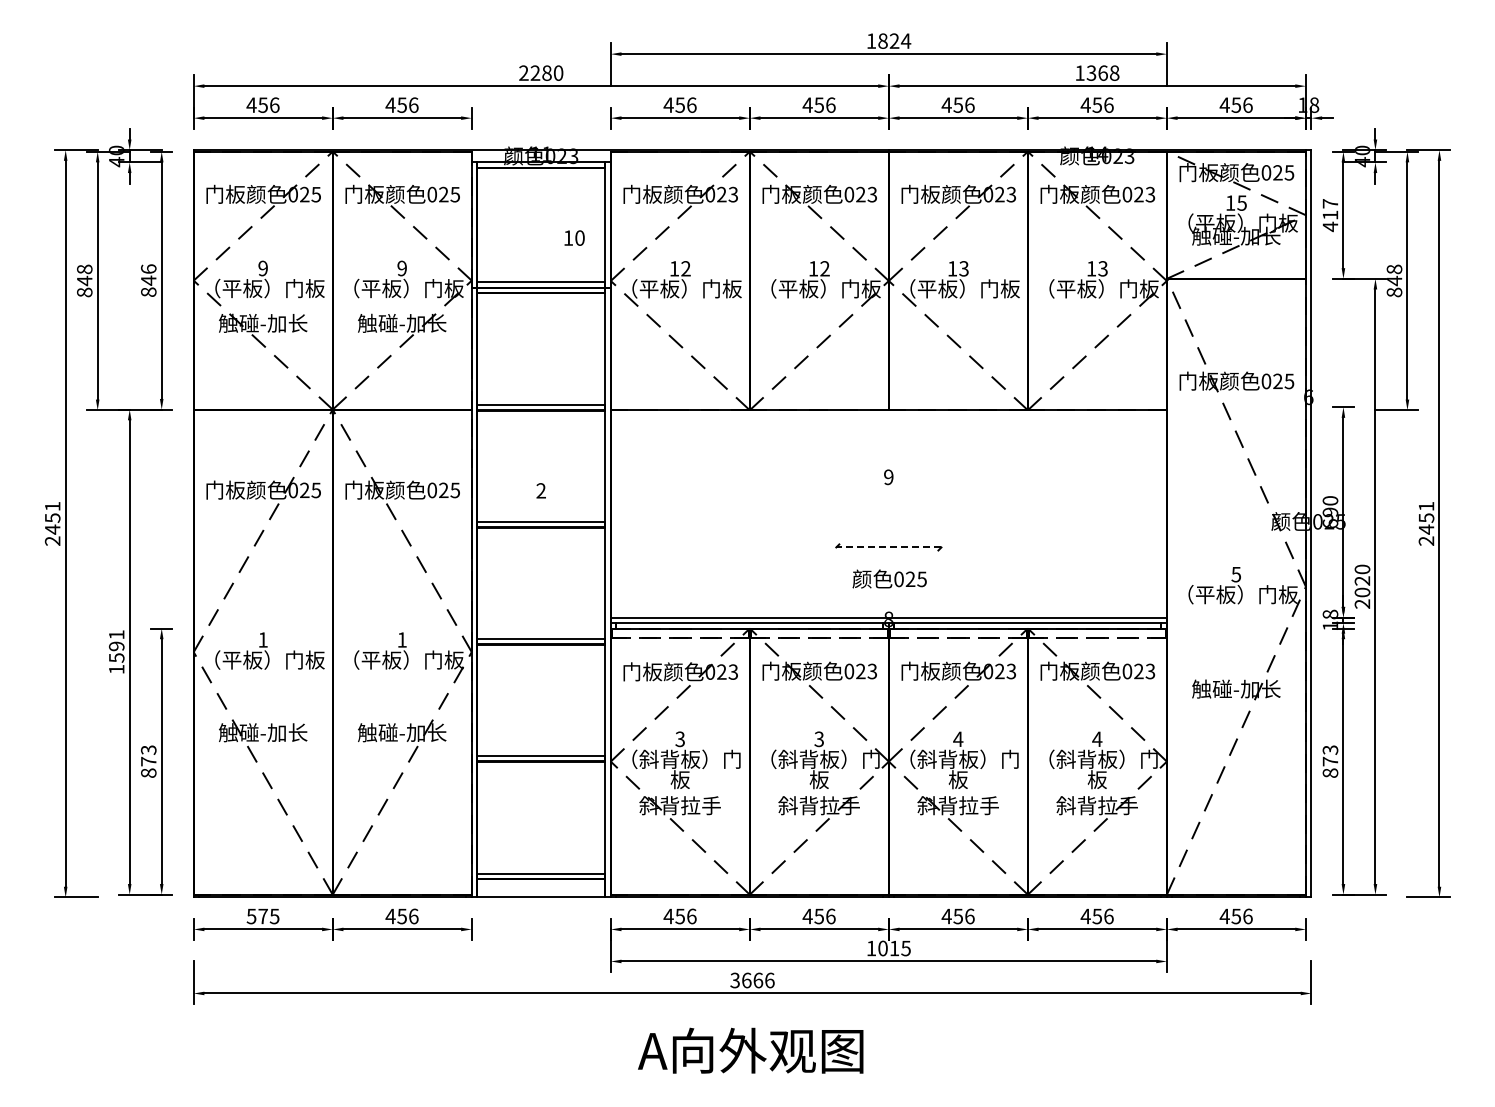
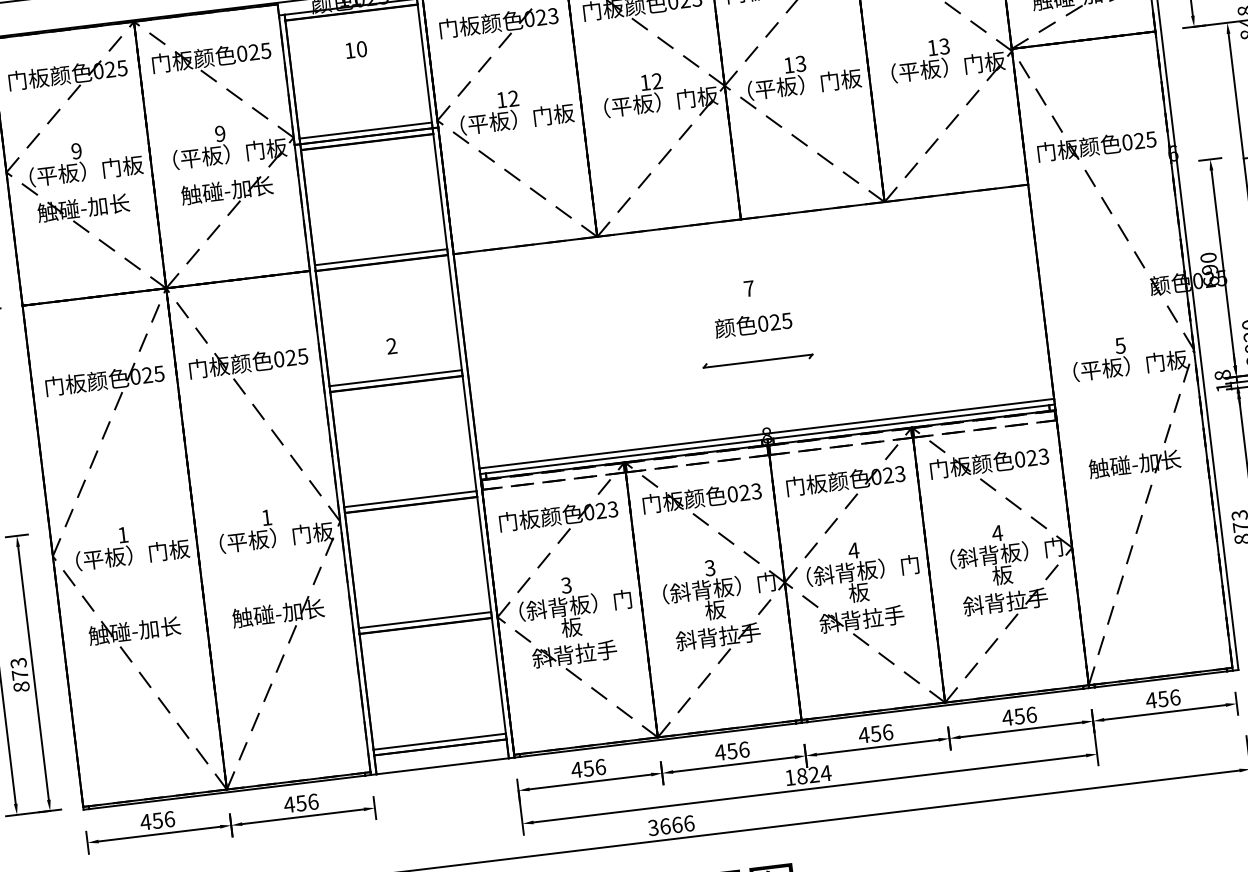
text: (574, 237) -> (356, 49), moved
text: (888, 477) -> (748, 288), 9 -> 7
line: (888, 547) -> (757, 361), dashed -> solid
text: (889, 578) -> (753, 324), moved
text: (262, 916) -> (157, 820), 575 -> 456
text: (894, 948) -> (814, 774), 1015 -> 1824

